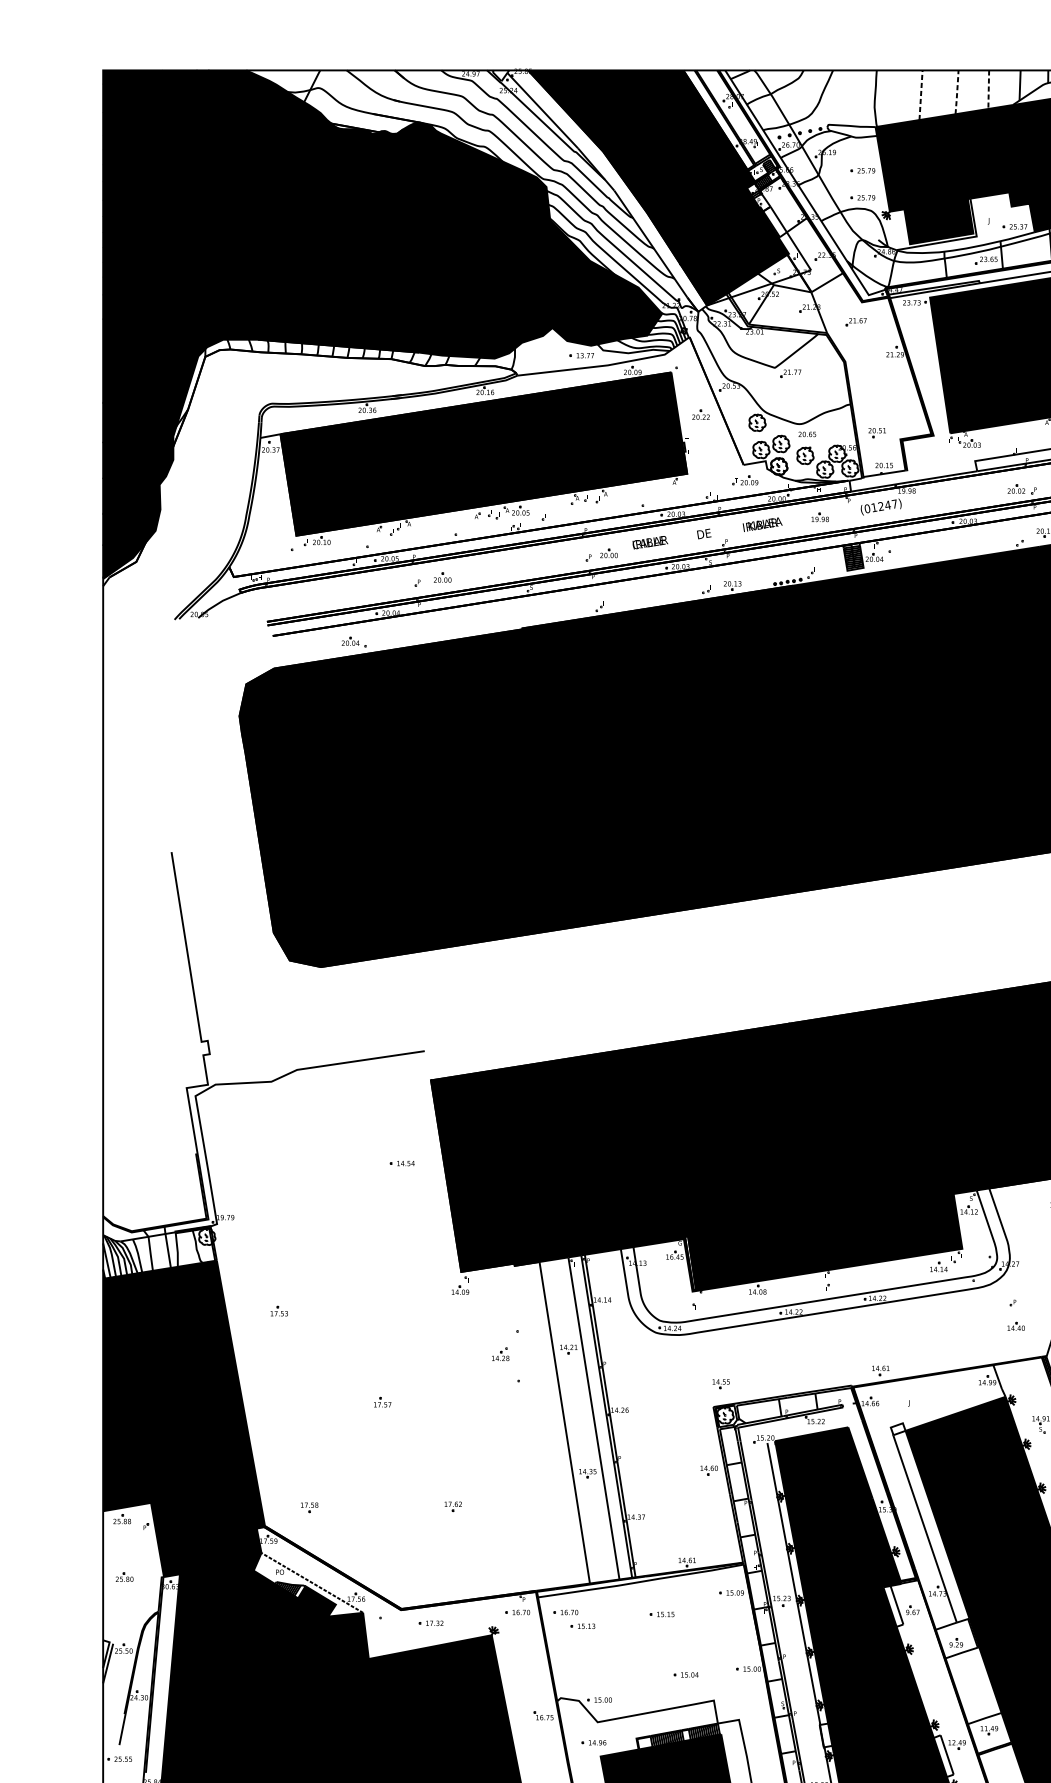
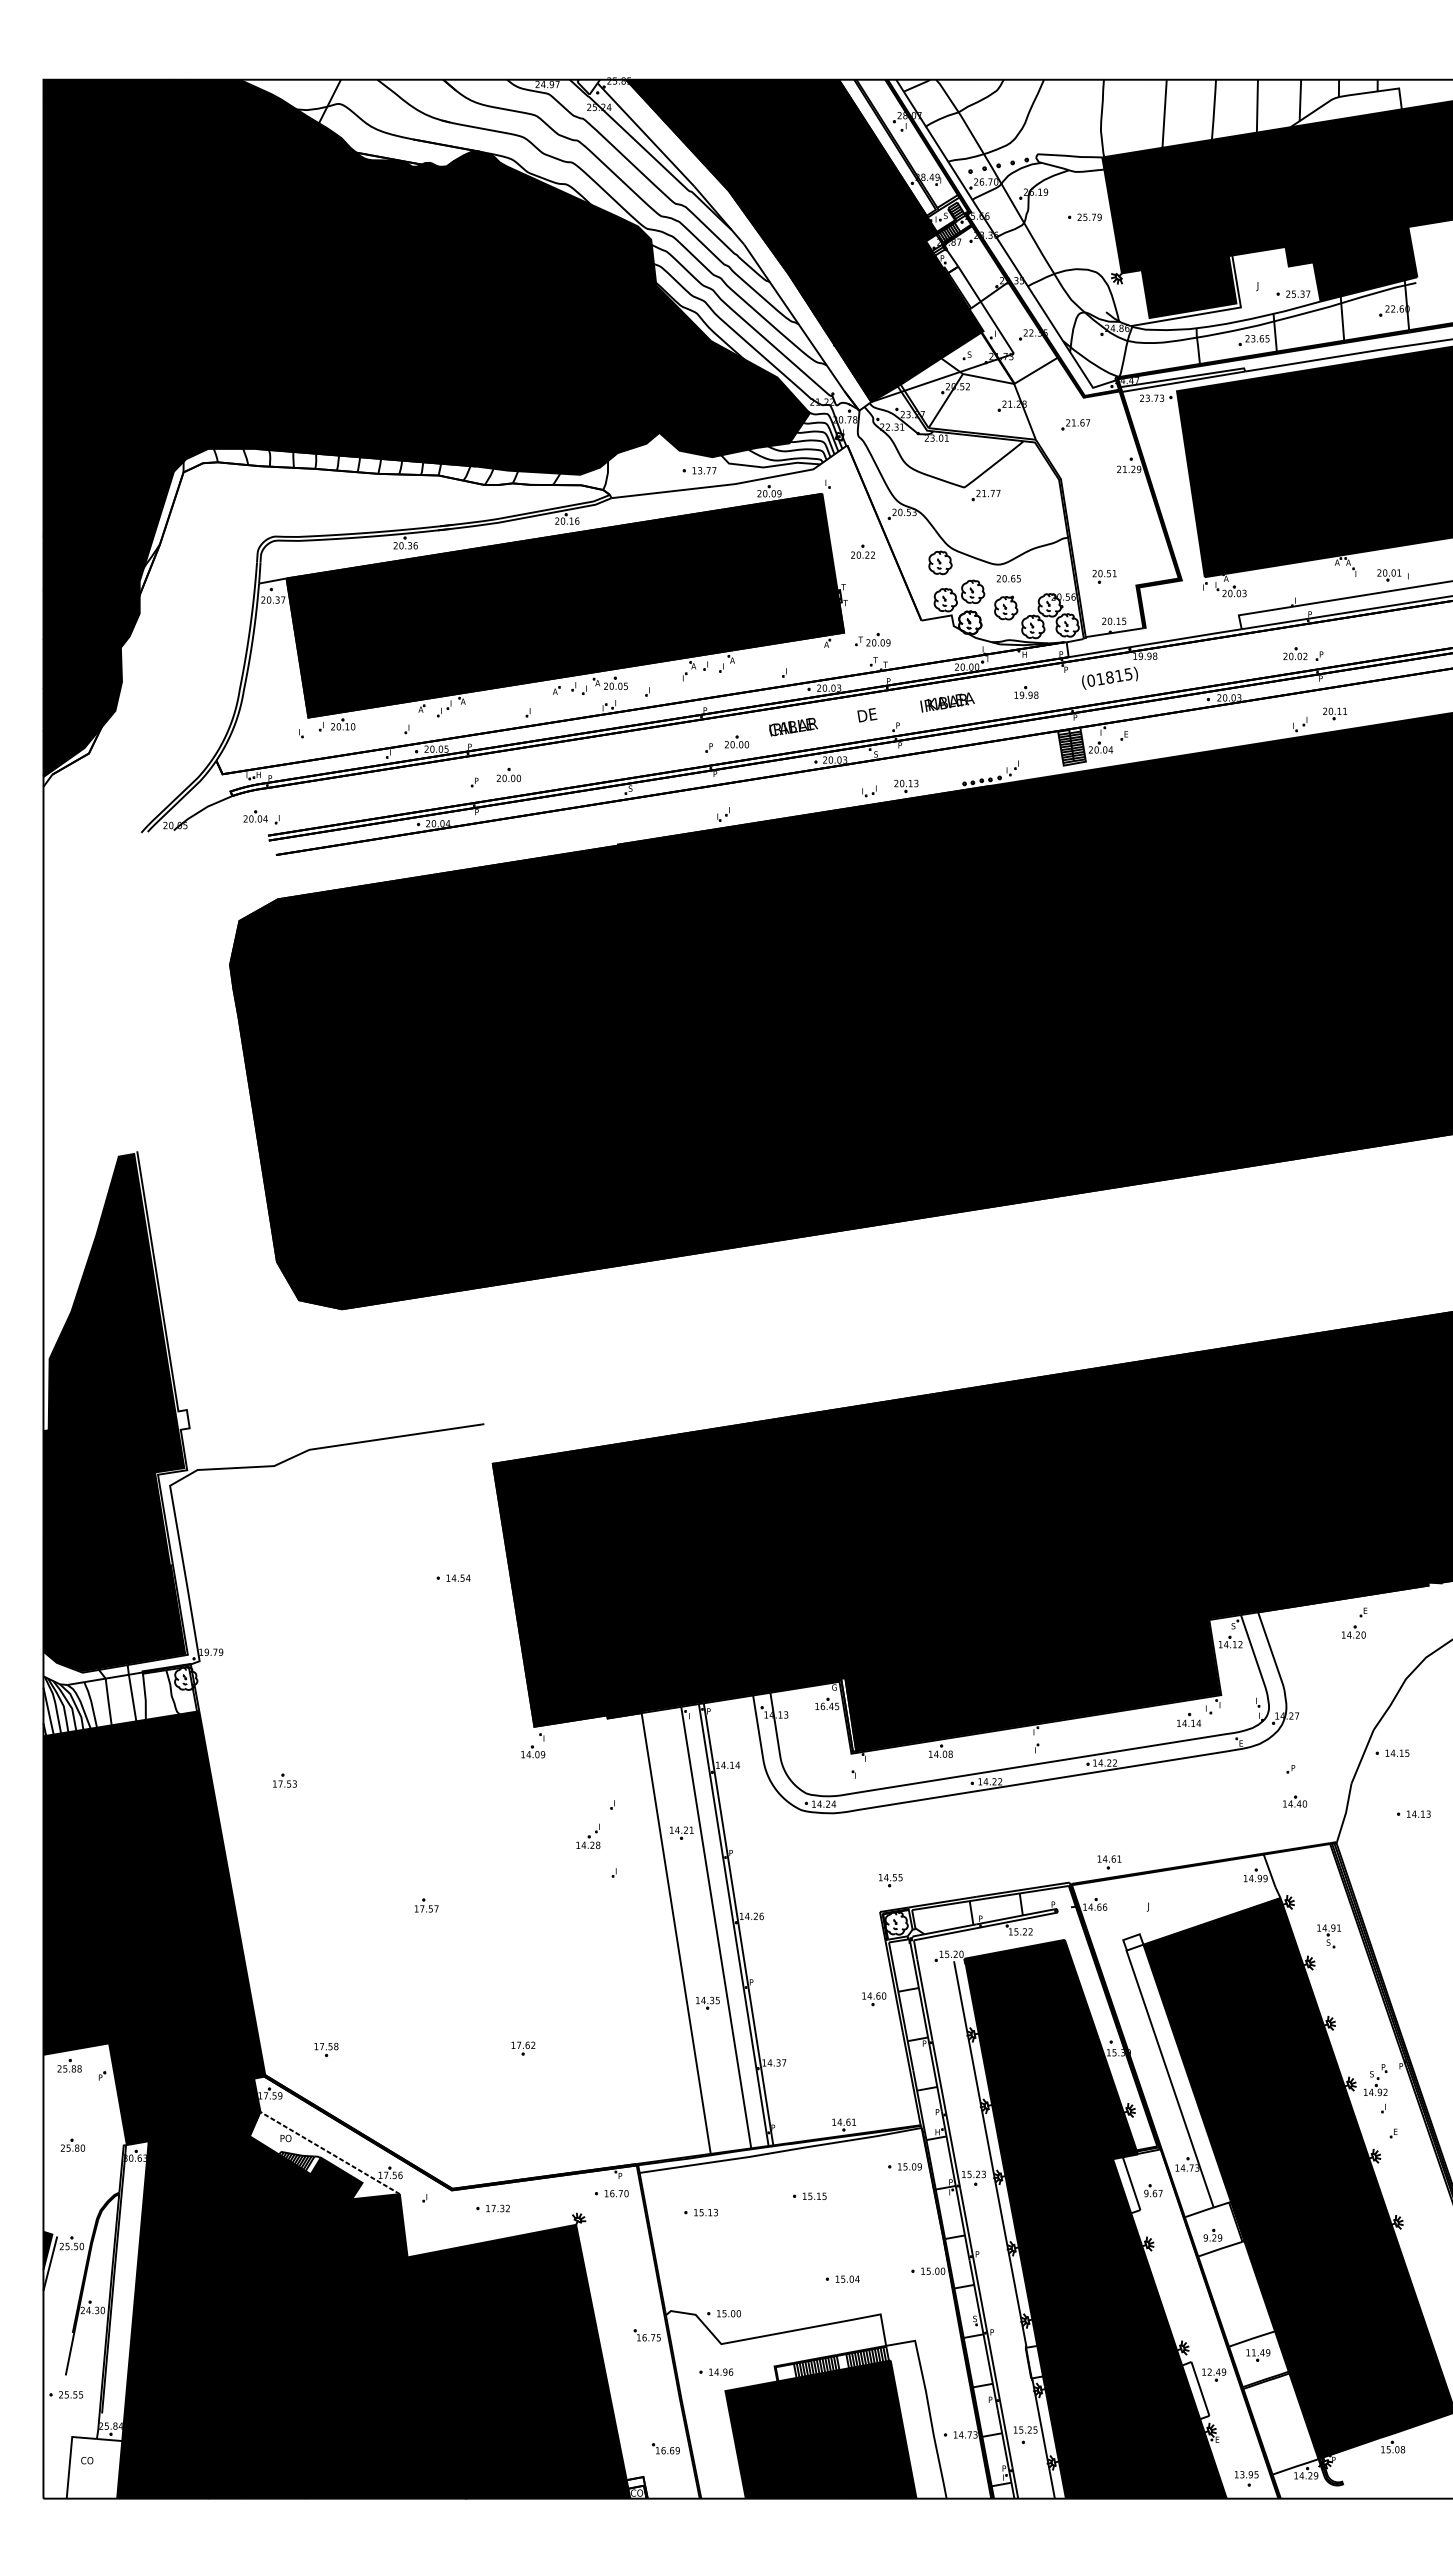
line: (988, 89) -> (1257, 106), dashed -> solid
line: (957, 92) -> (1214, 109), dashed -> solid
line: (920, 95) -> (1164, 113), dashed -> solid
part: (862, 197) -> (1084, 253), removed
part: (745, 480) -> (872, 639), moved
text: (887, 505) -> (1118, 675), (01247) -> (01815)
part: (354, 642) -> (261, 817), moved
fill: (154, 1041) -> (114, 1411), added
part: (565, 1612) -> (677, 2193), removed
fill: (106, 1653) -> (47, 2250), added

